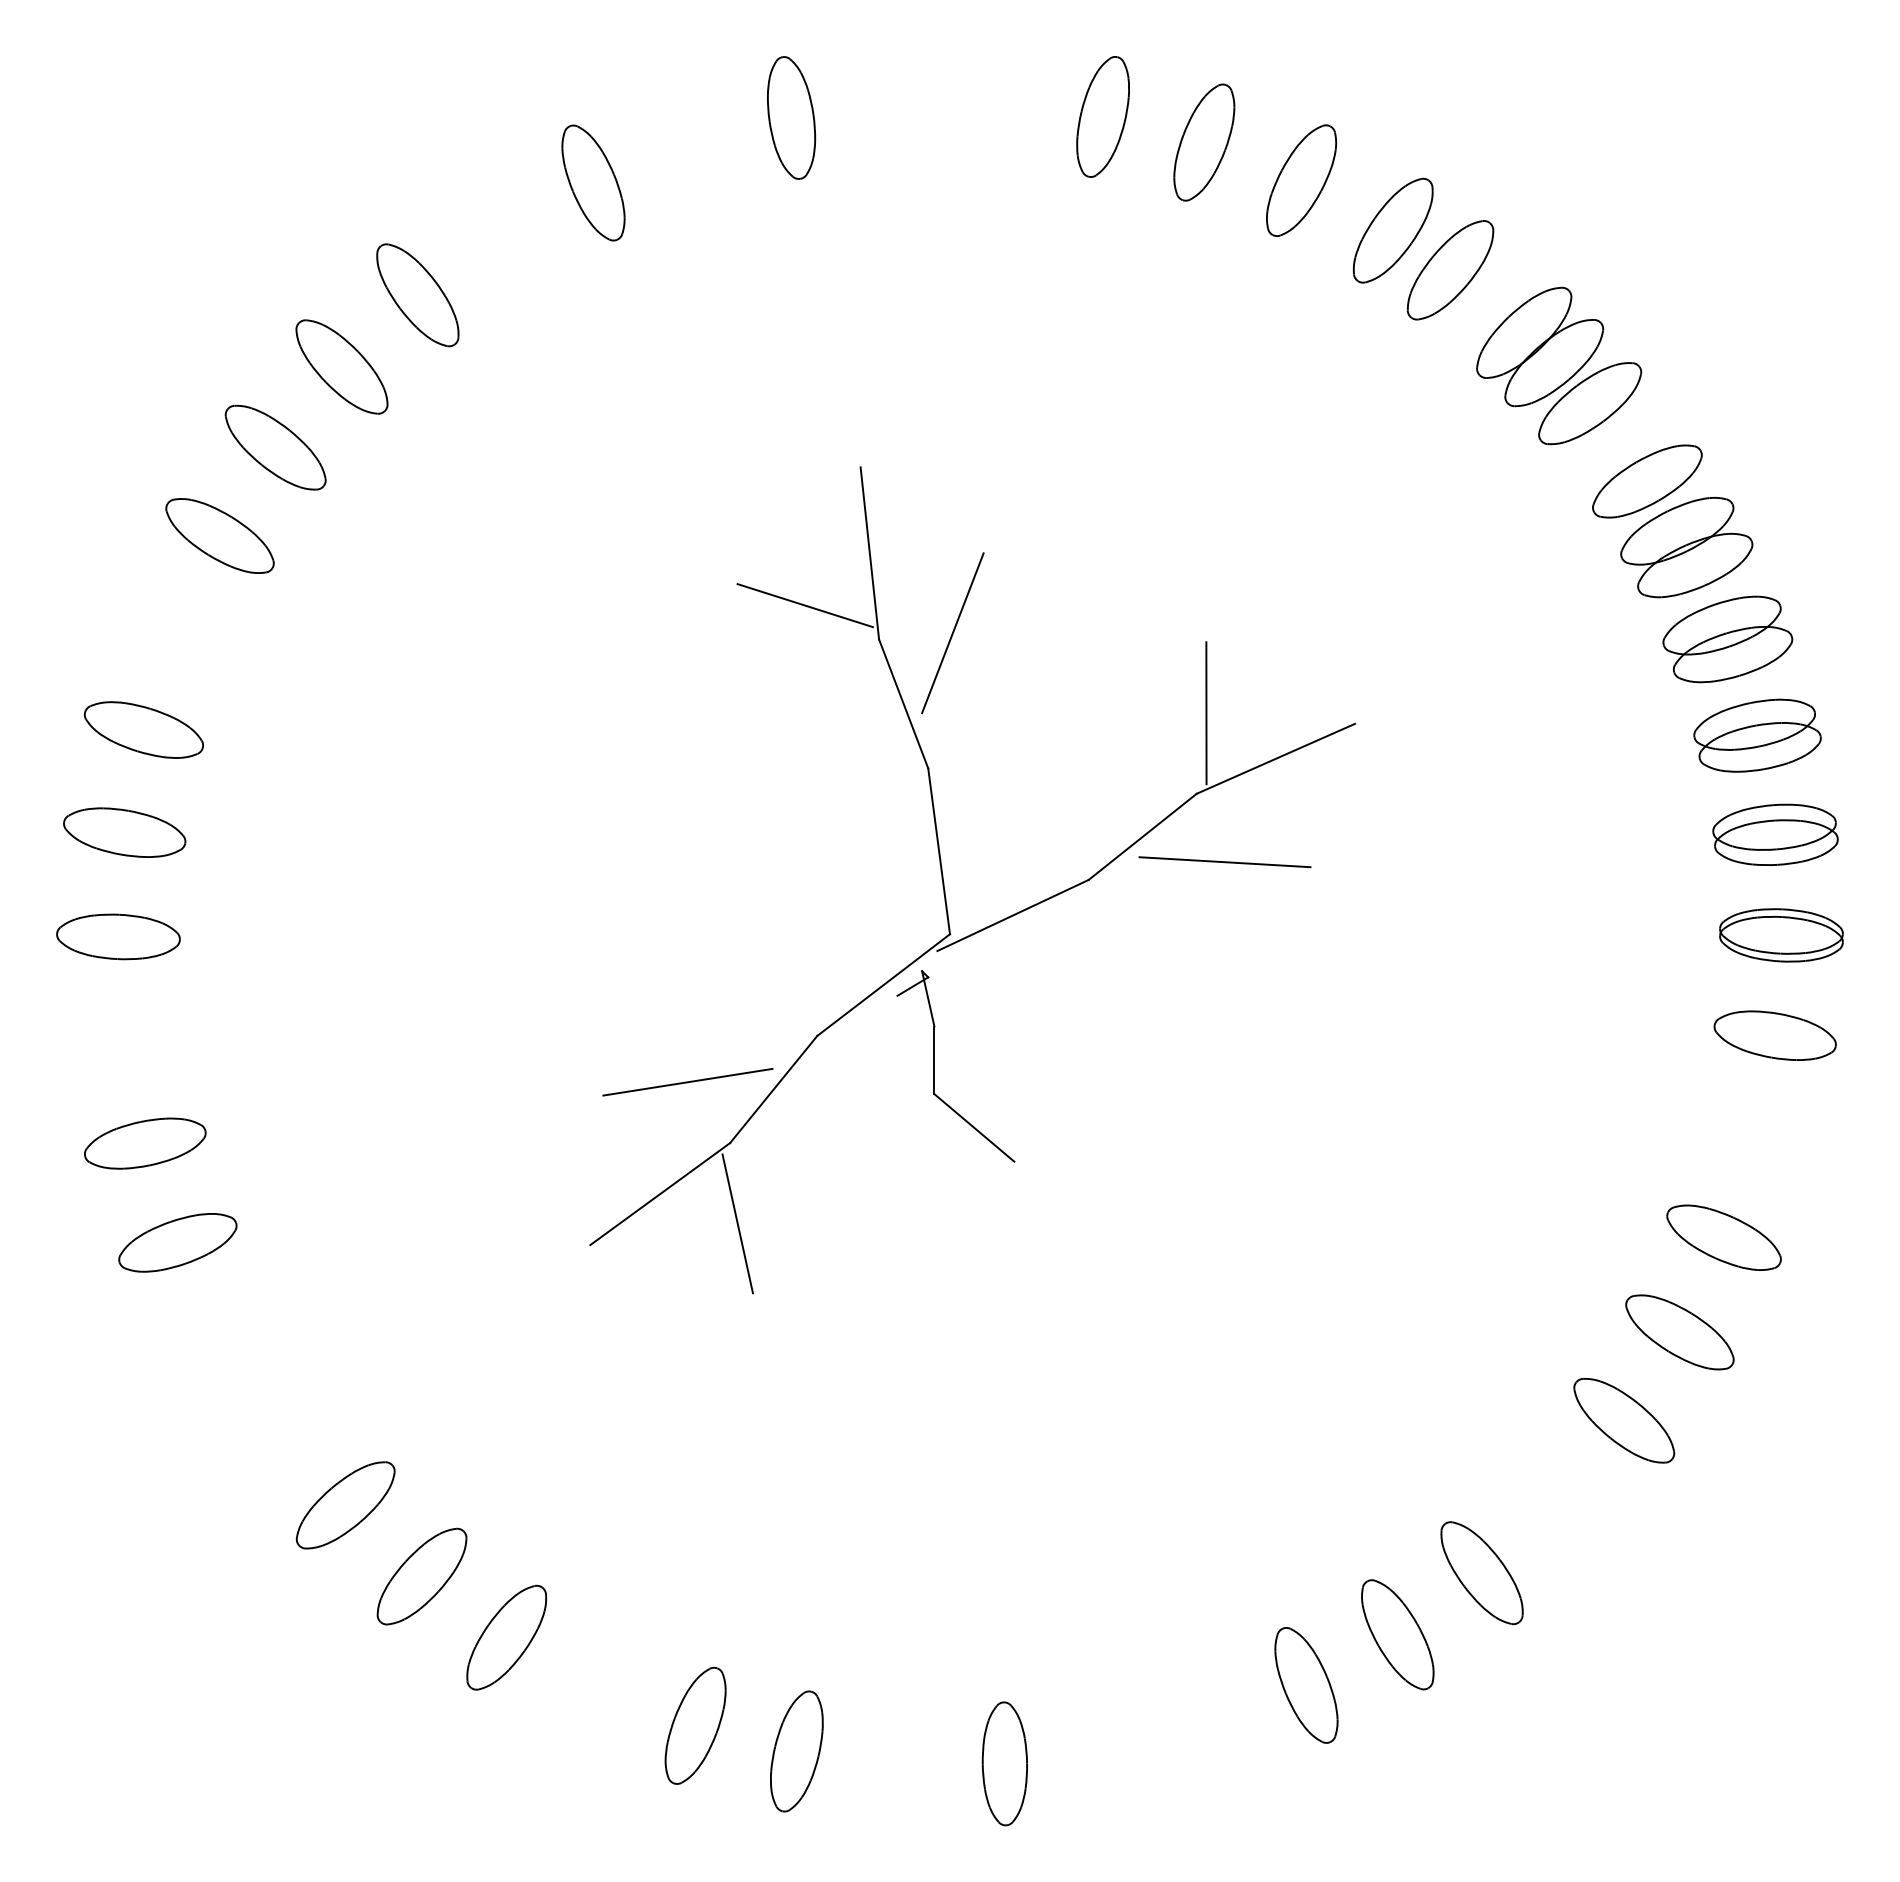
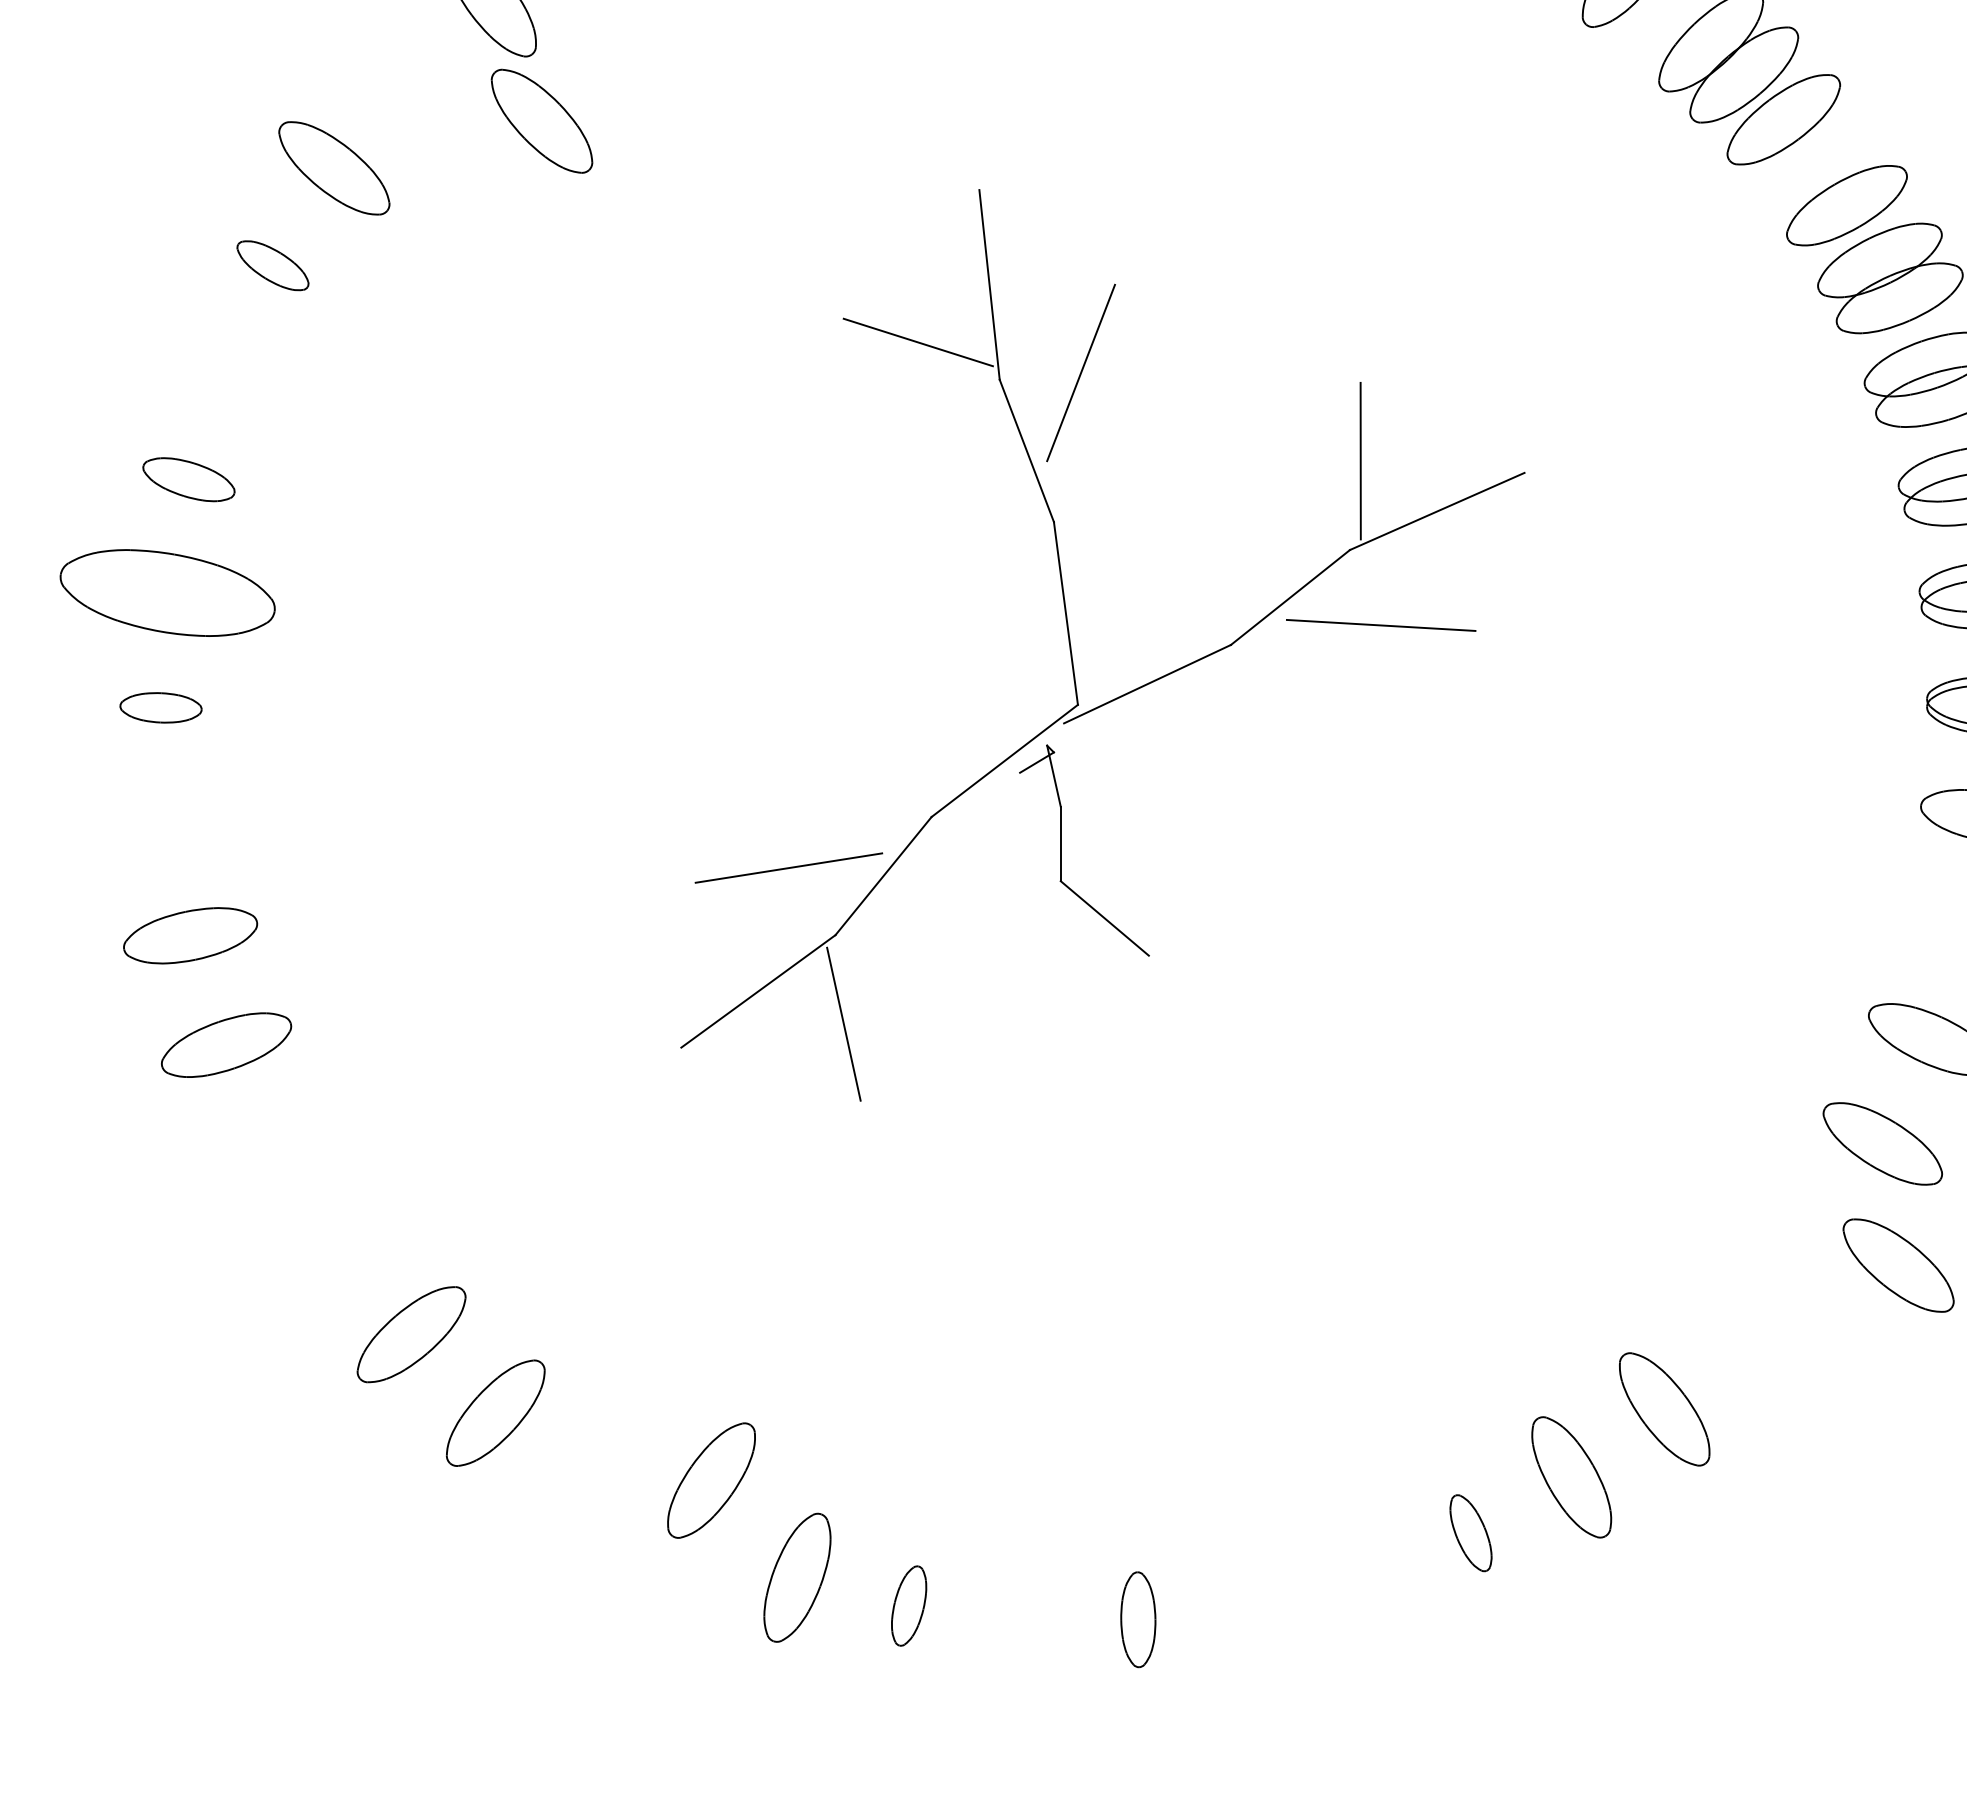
part: (341, 366) -> (541, 120), moved
part: (219, 535) -> (272, 265), size x0.6
part: (143, 729) -> (188, 479), size x0.7
part: (124, 832) -> (167, 592), size x1.6
part: (118, 936) -> (161, 707), size x0.6
part: (1624, 1420) -> (1898, 1265), moved
part: (506, 1637) -> (711, 1480), moved
part: (1306, 1685) -> (1471, 1533), size x0.6
part: (796, 1751) -> (908, 1606), size x0.6
part: (1004, 1763) -> (1138, 1619), size x0.7

